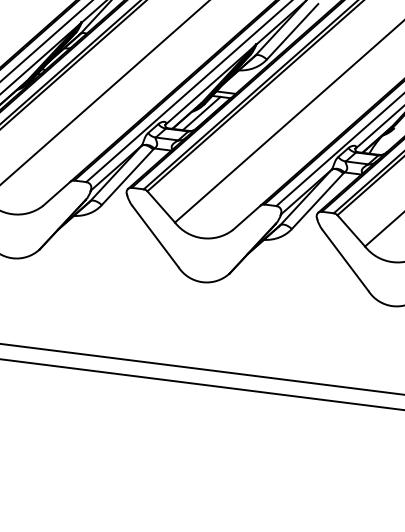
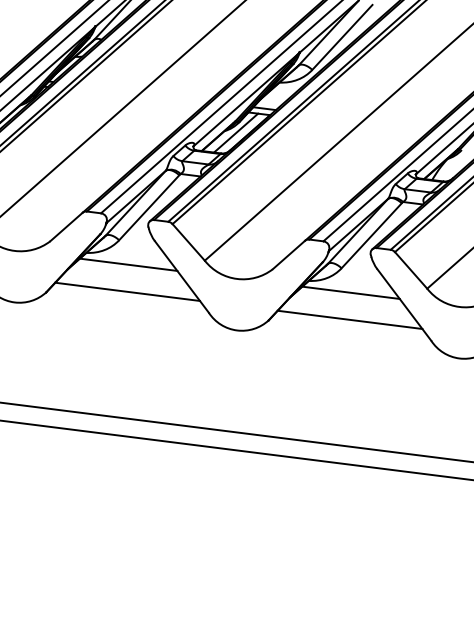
line: (109, 225) -> (128, 264), added
line: (108, 249) -> (127, 292), added
line: (299, 249) -> (350, 292), added
line: (298, 272) -> (349, 319), added

